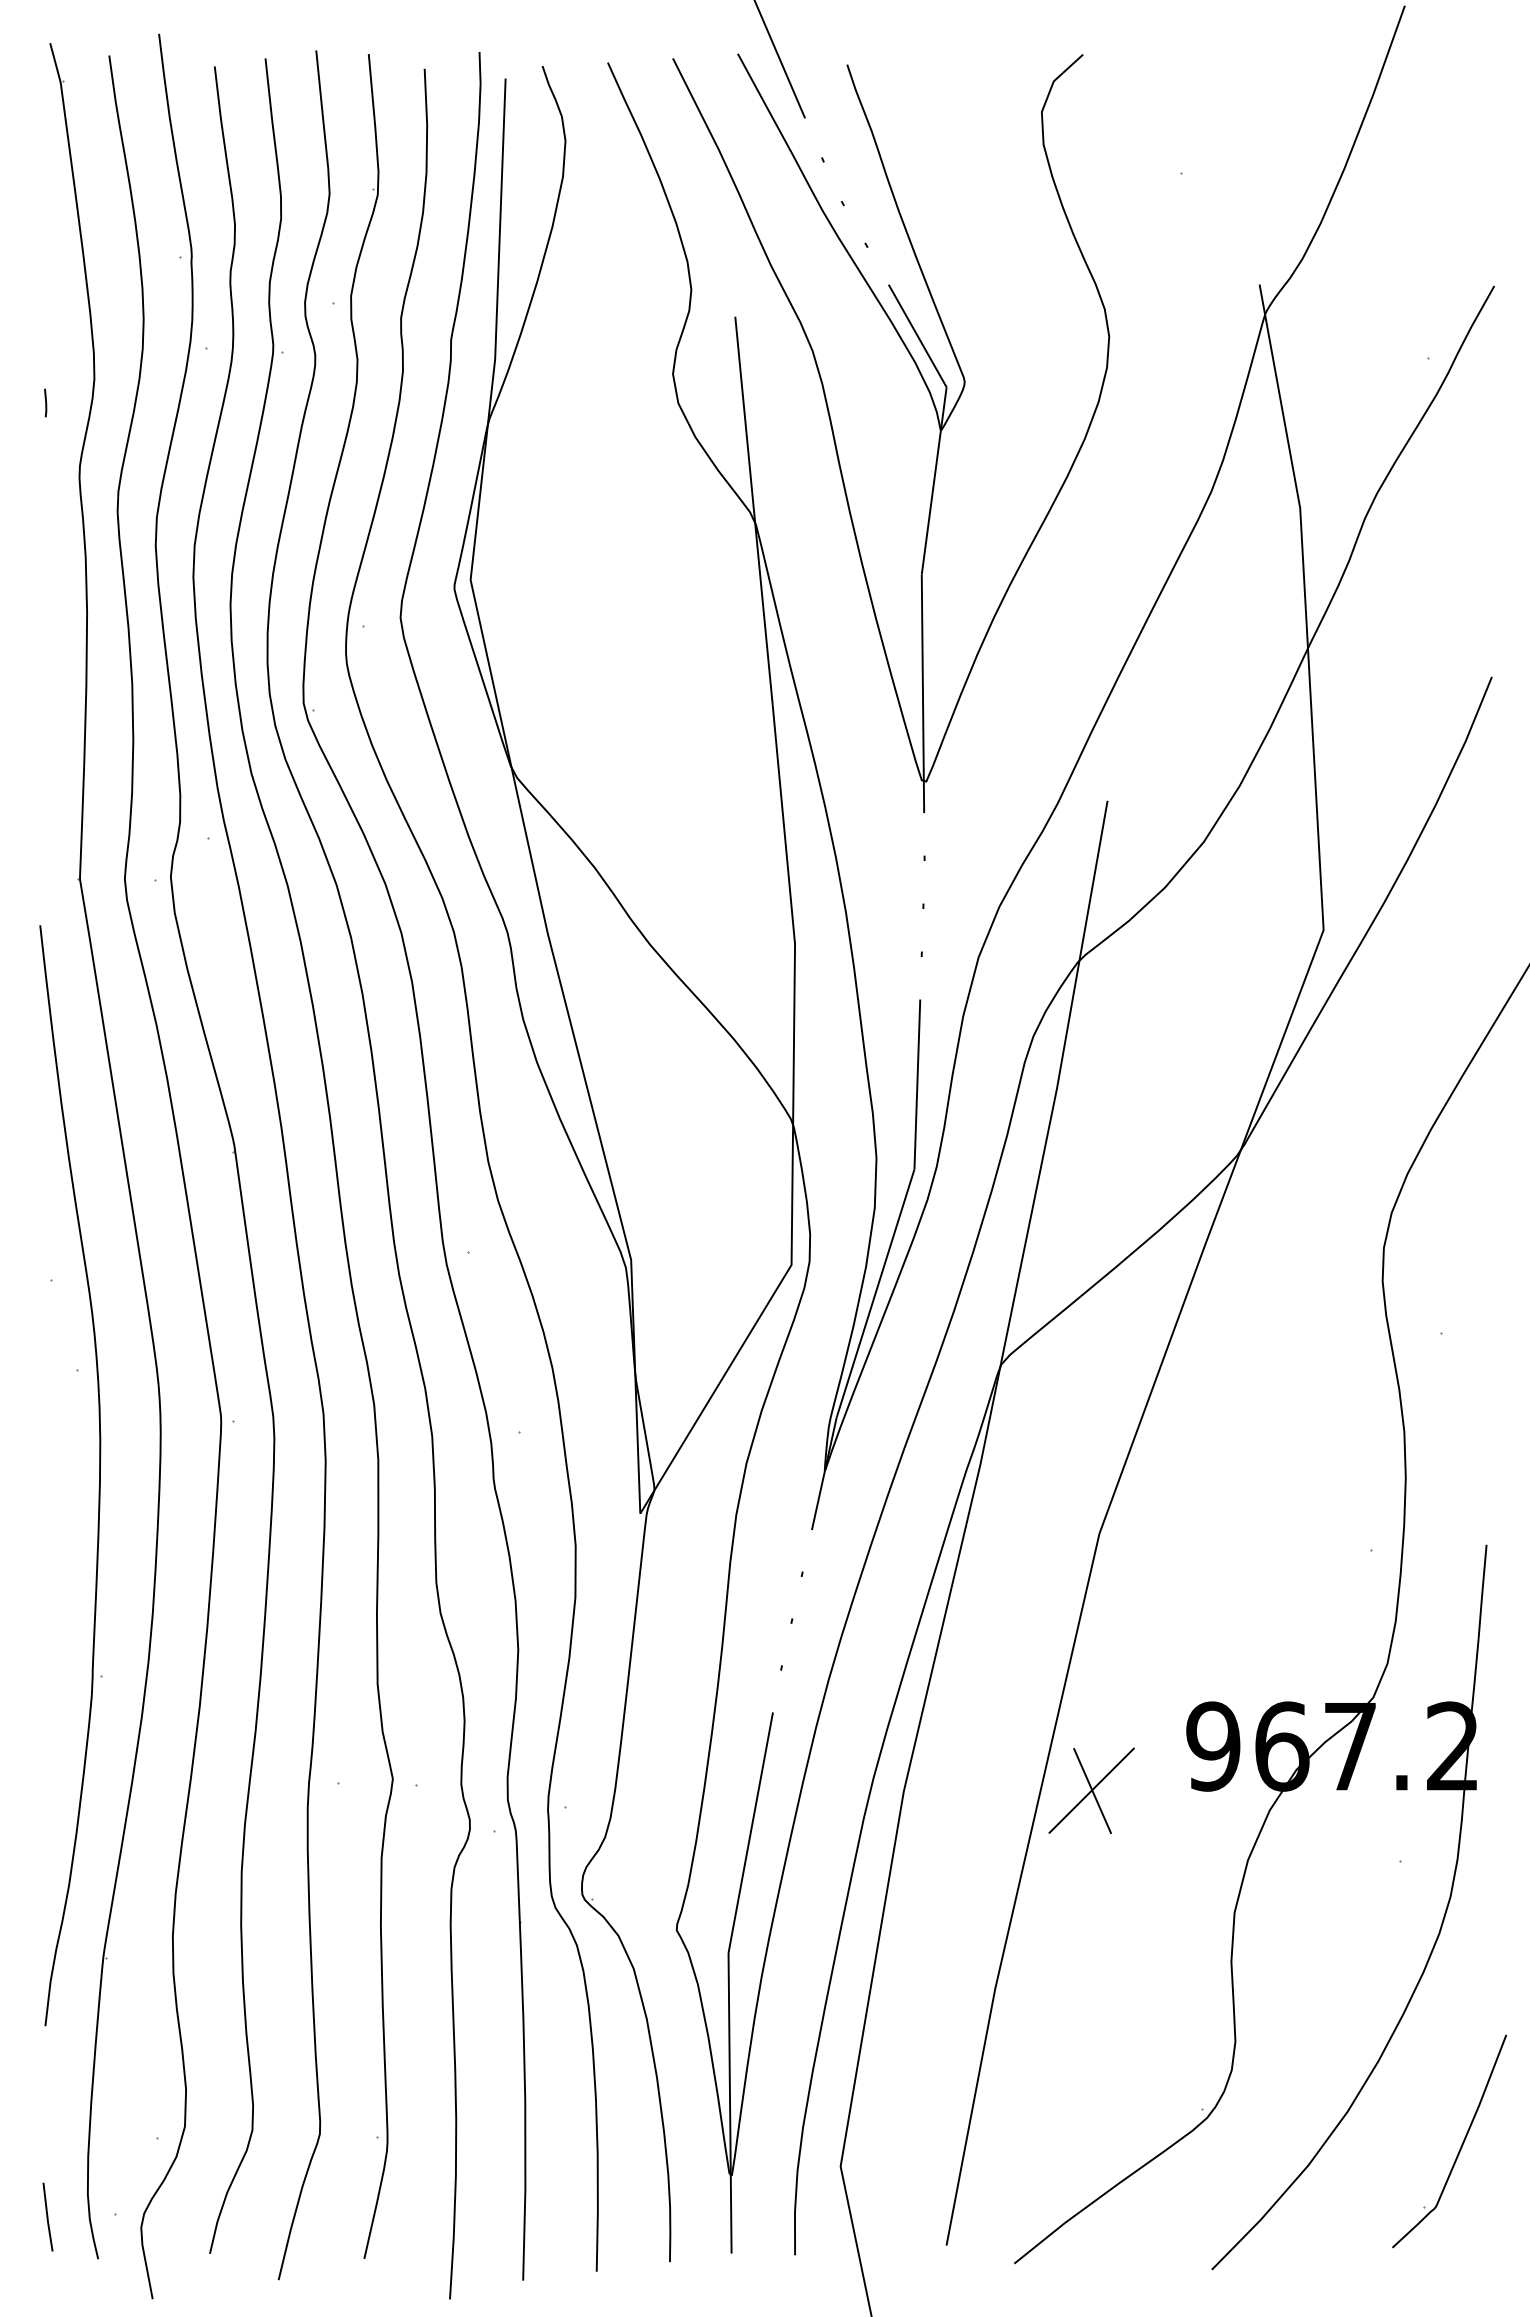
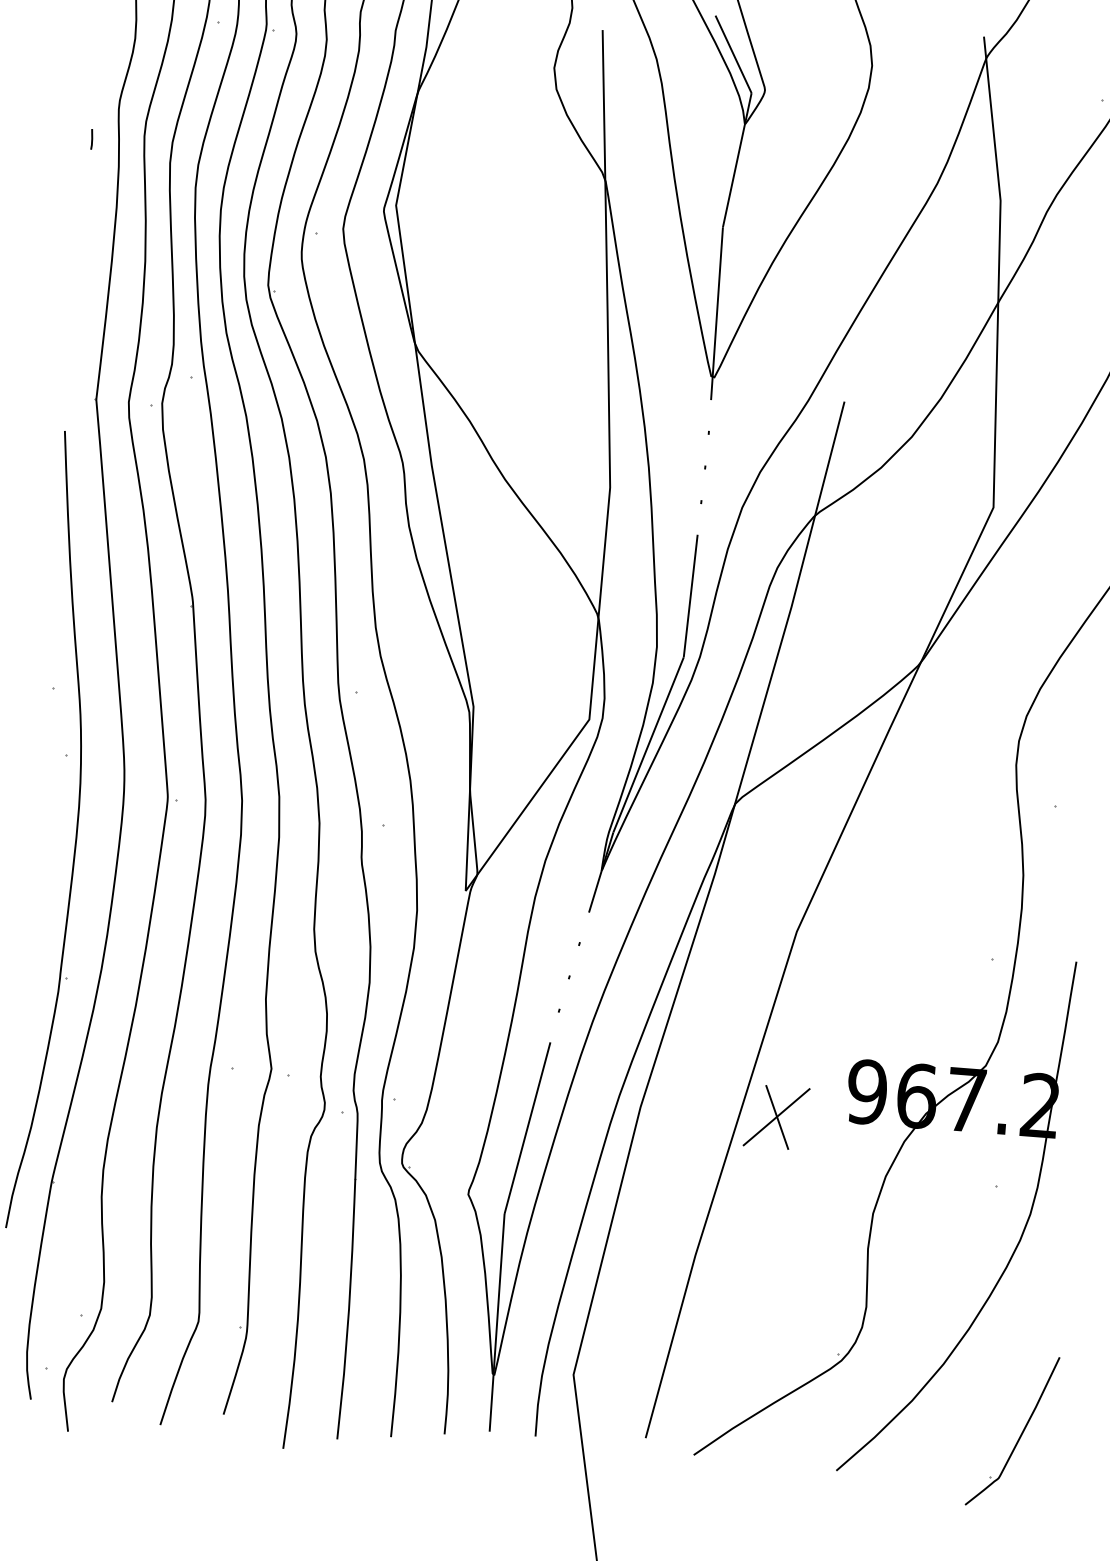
line: (45, 402) -> (91, 138), moved
part: (1460, 2146) -> (1020, 1435), moved

